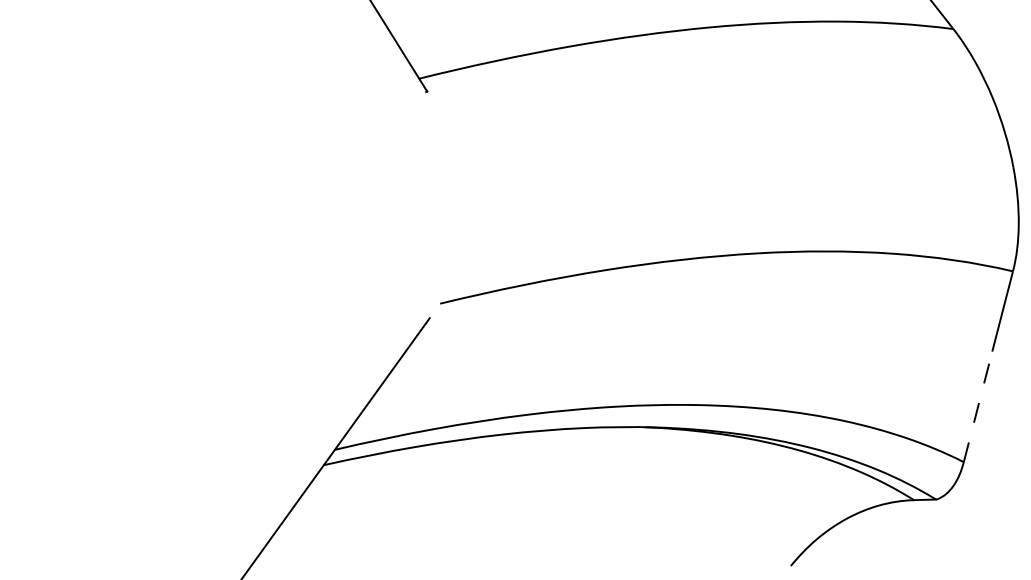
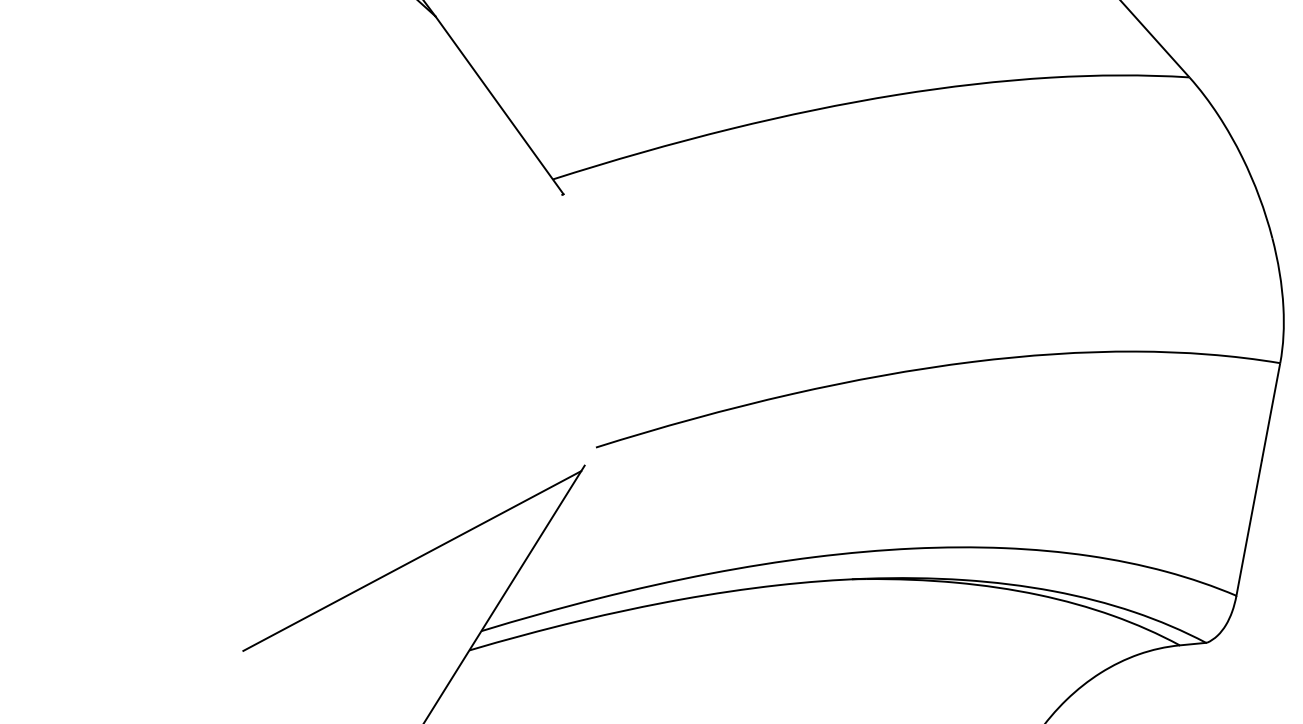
line: (281, 387) -> (412, 560), added
line: (978, 406) -> (1249, 528), dashed -> solid

